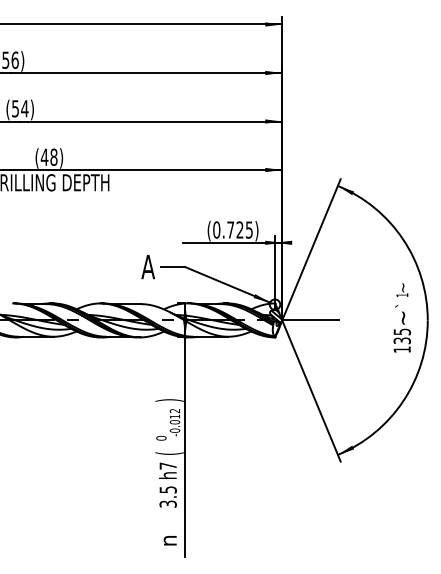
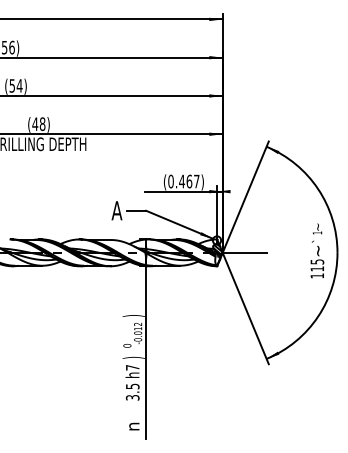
text: (239, 229) -> (188, 181), (0.725) -> (0.467)
text: (401, 340) -> (316, 268), 135 -> 115
text: (169, 453) -> (133, 357), ( -> )

